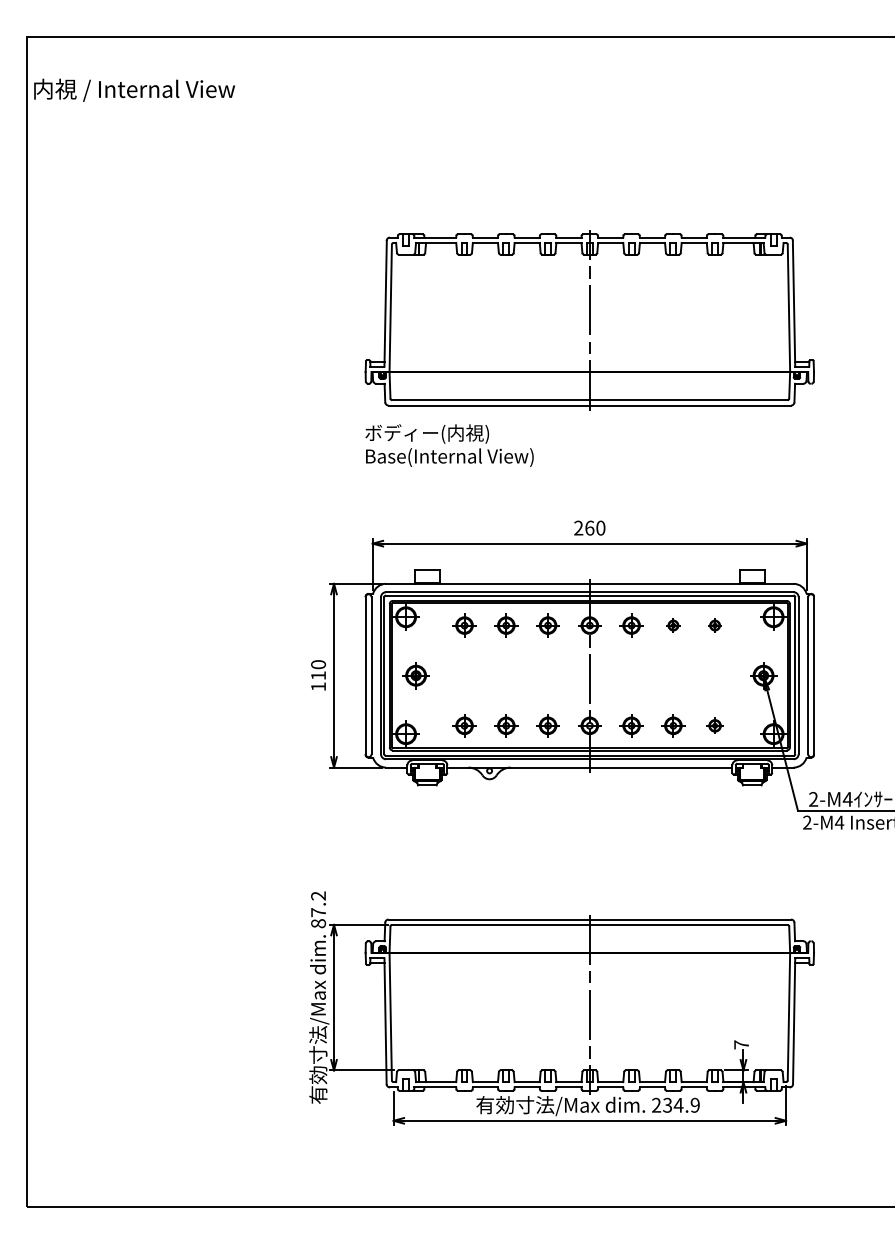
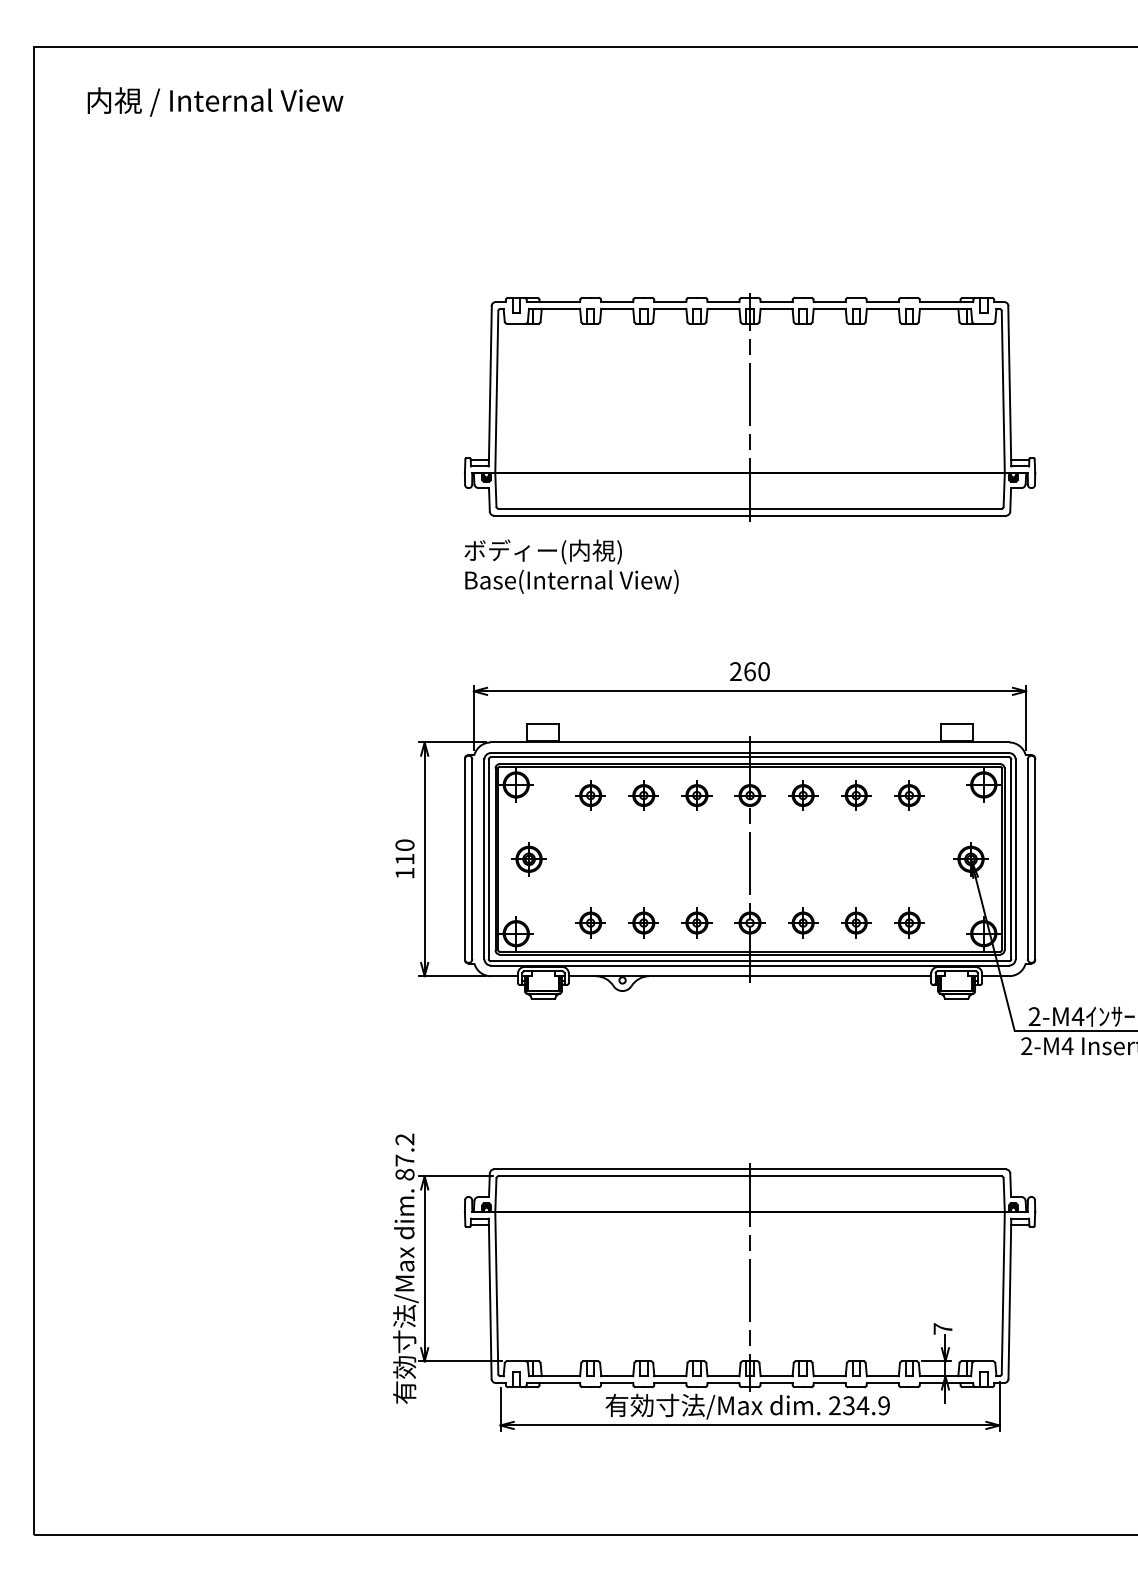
text: (134, 89) -> (215, 100), moved
part: (673, 625) -> (856, 795), size x1.67
part: (714, 625) -> (908, 795), size x1.67
part: (714, 725) -> (908, 922), size x1.43

